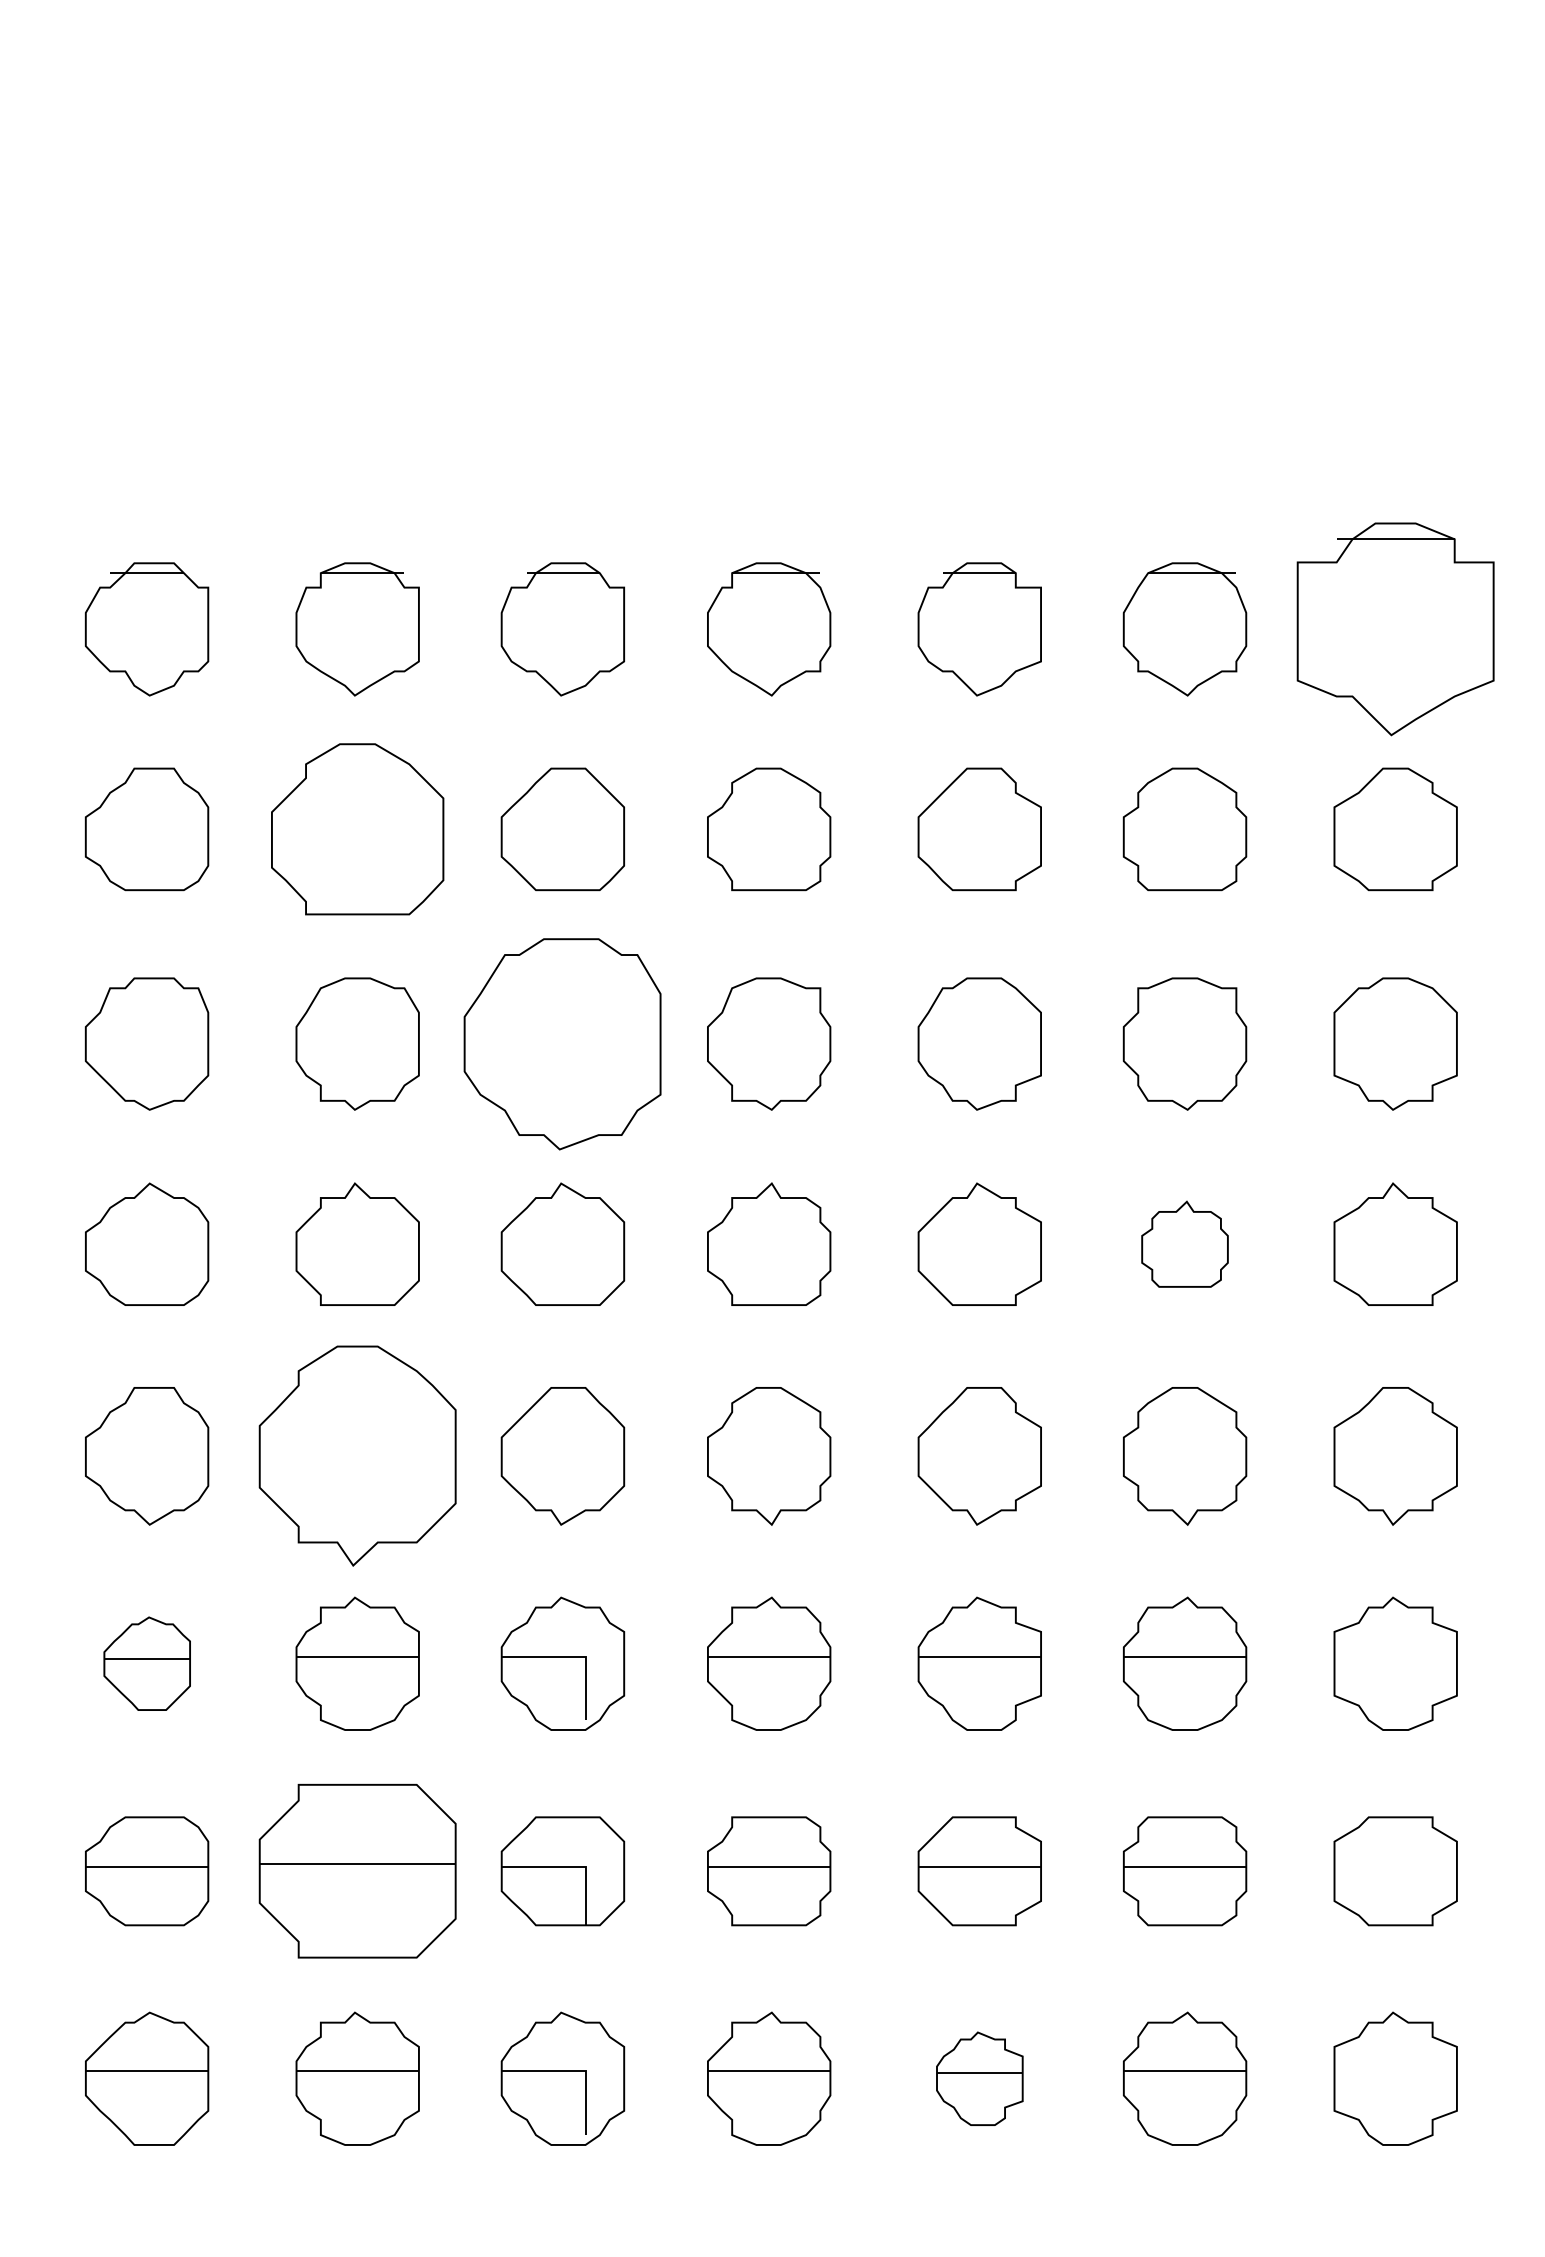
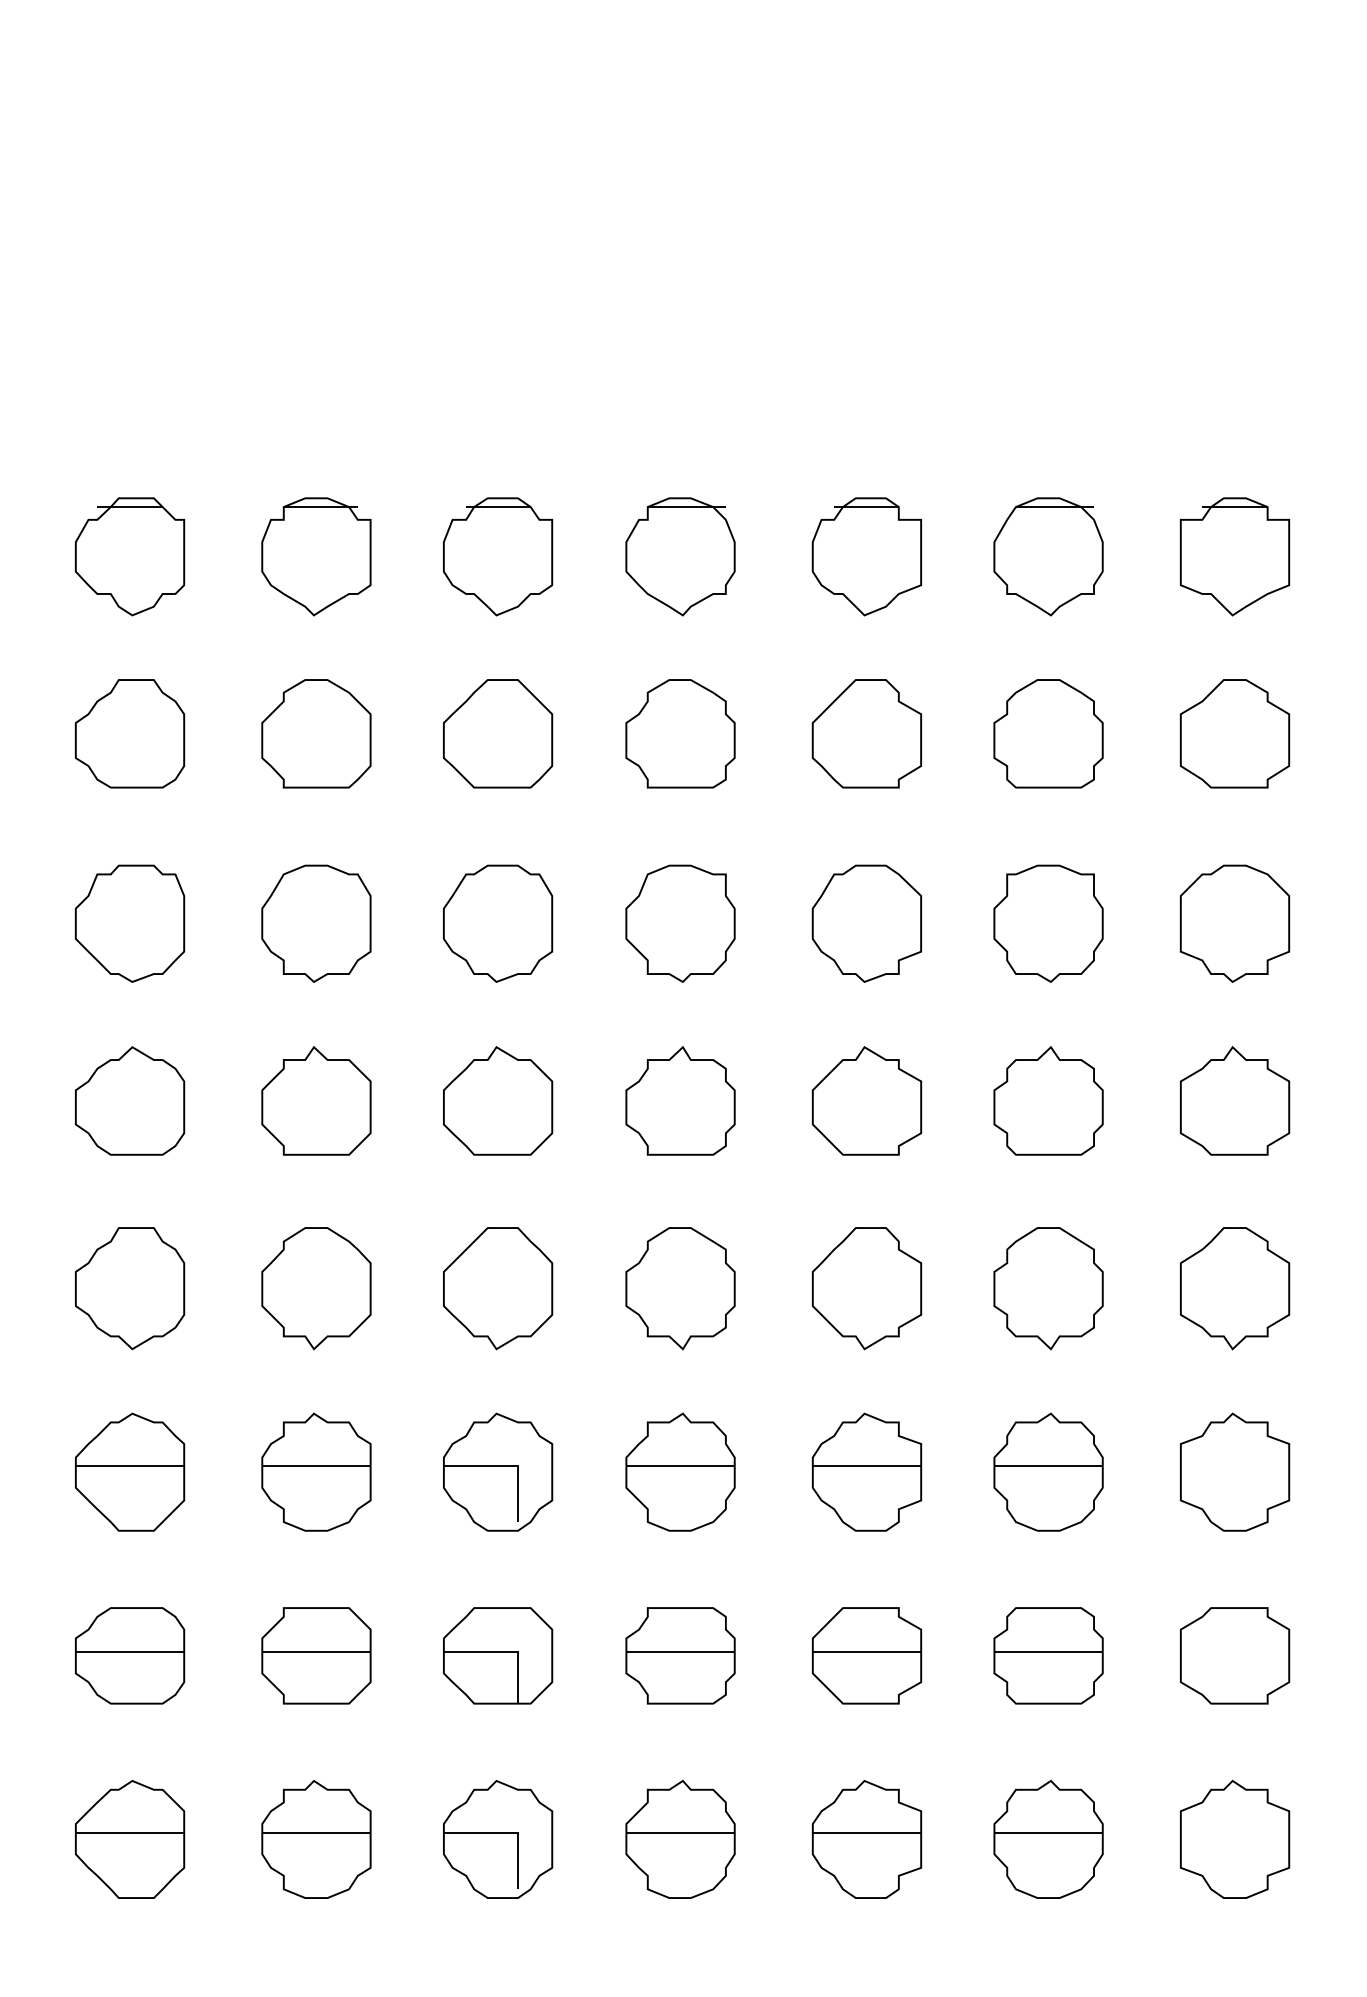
part: (1395, 629) -> (1234, 556), size x0.62
part: (357, 829) -> (316, 733), size x0.71
part: (563, 1043) -> (498, 923), size x0.62
part: (1184, 1243) -> (1048, 1100), size x1.43
part: (357, 1456) -> (316, 1288), size x0.62
part: (147, 1662) -> (130, 1471), size x1.43
part: (357, 1870) -> (316, 1655), size x0.62
part: (979, 2078) -> (866, 1839), size x1.43

